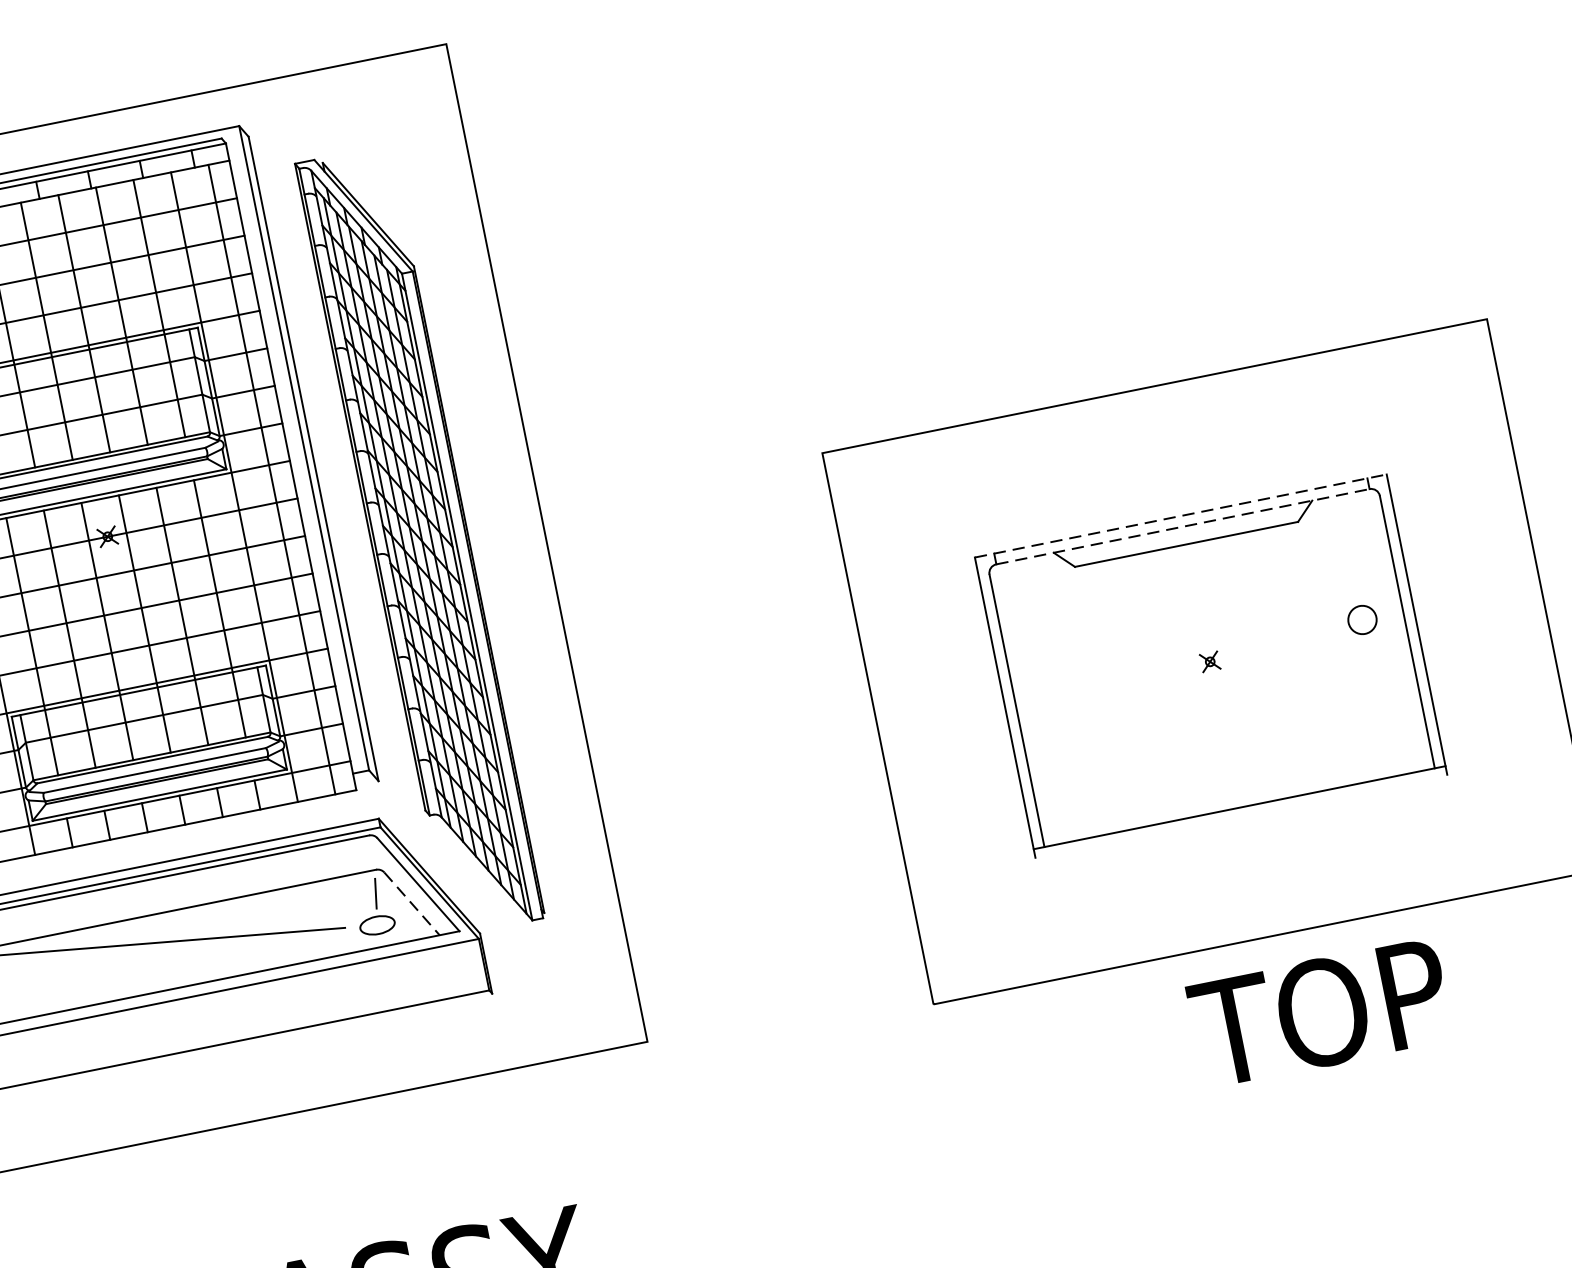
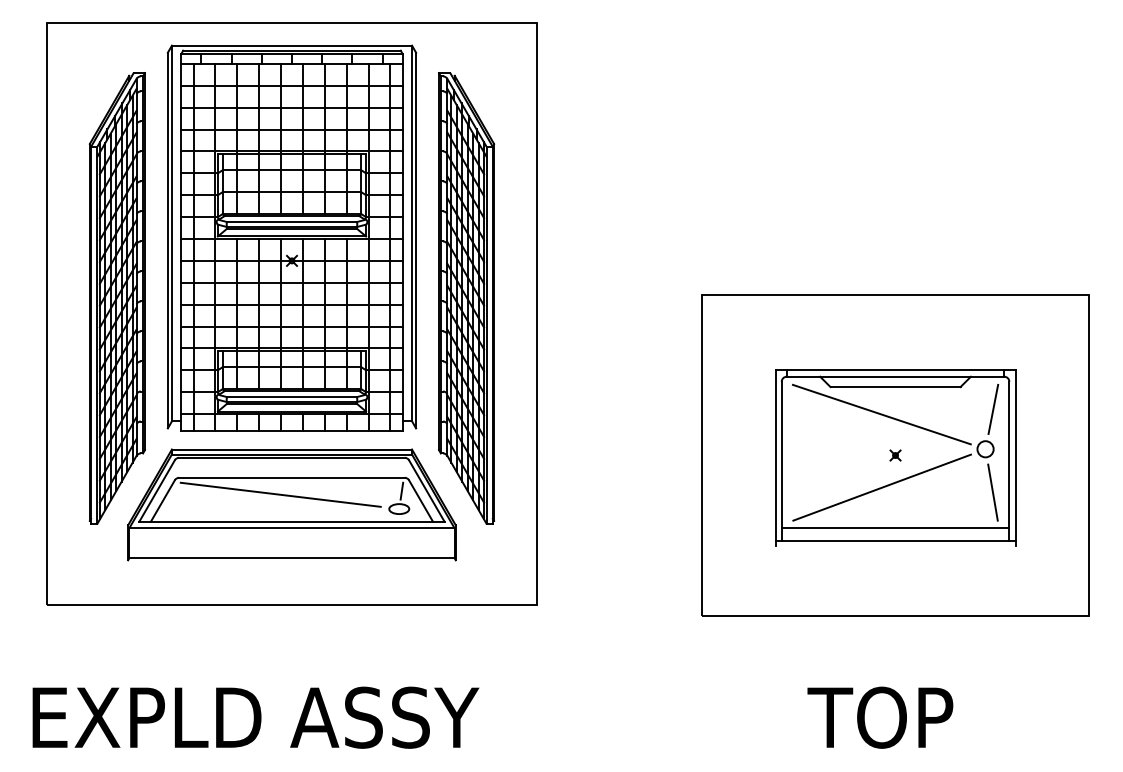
line: (1182, 515) -> (896, 370), dashed -> solid
line: (1182, 526) -> (895, 376), dashed -> solid
line: (1361, 547) -> (993, 408), added
line: (1171, 596) -> (881, 414), added
line: (1389, 691) -> (992, 492), added
line: (1197, 721) -> (881, 487), added
line: (1235, 787) -> (895, 528), added
line: (412, 902) -> (421, 500), dashed -> solid
text: (1320, 1012) -> (880, 717), moved

